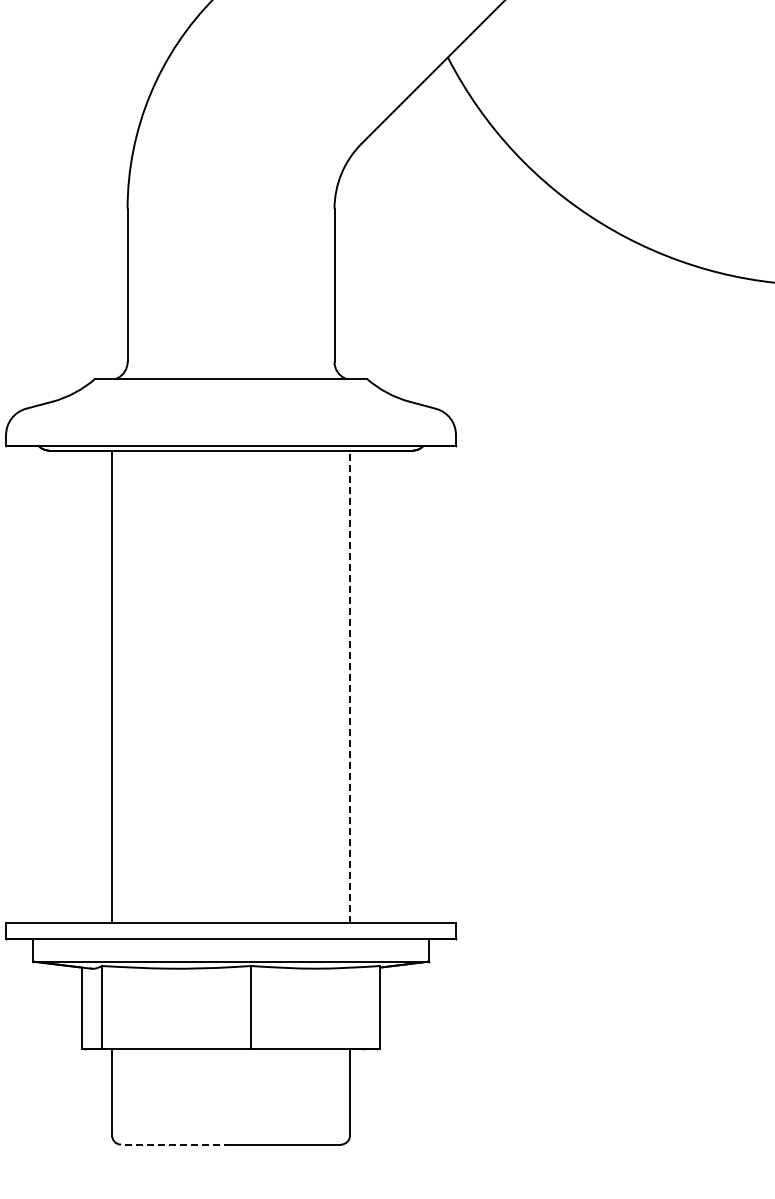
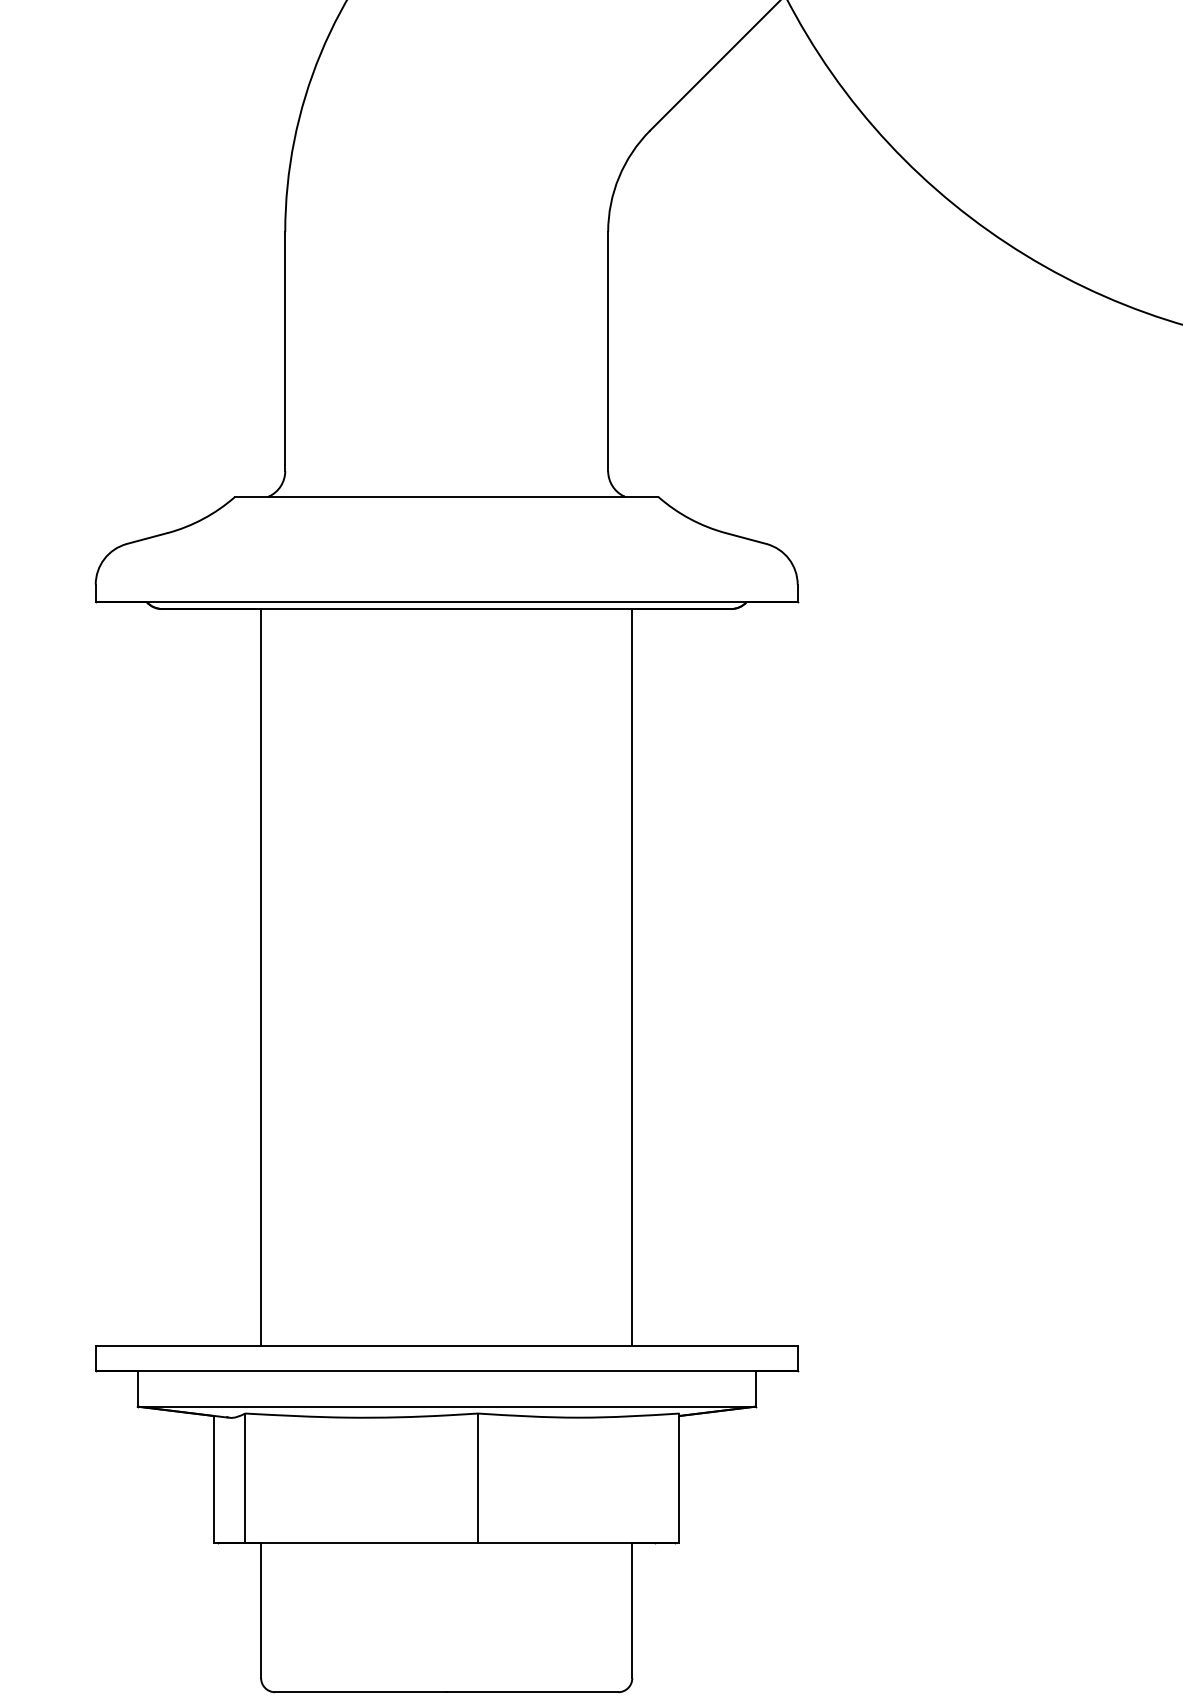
line: (349, 686) -> (631, 977), dashed -> solid
line: (176, 1144) -> (361, 1692), dashed -> solid

